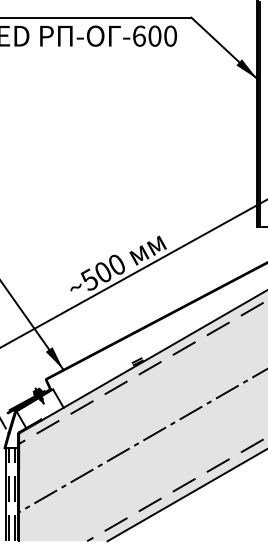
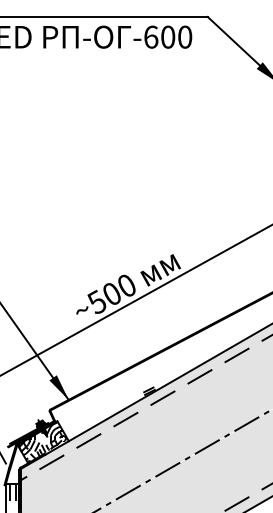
hatch: (39, 408) -> (42, 441), added

